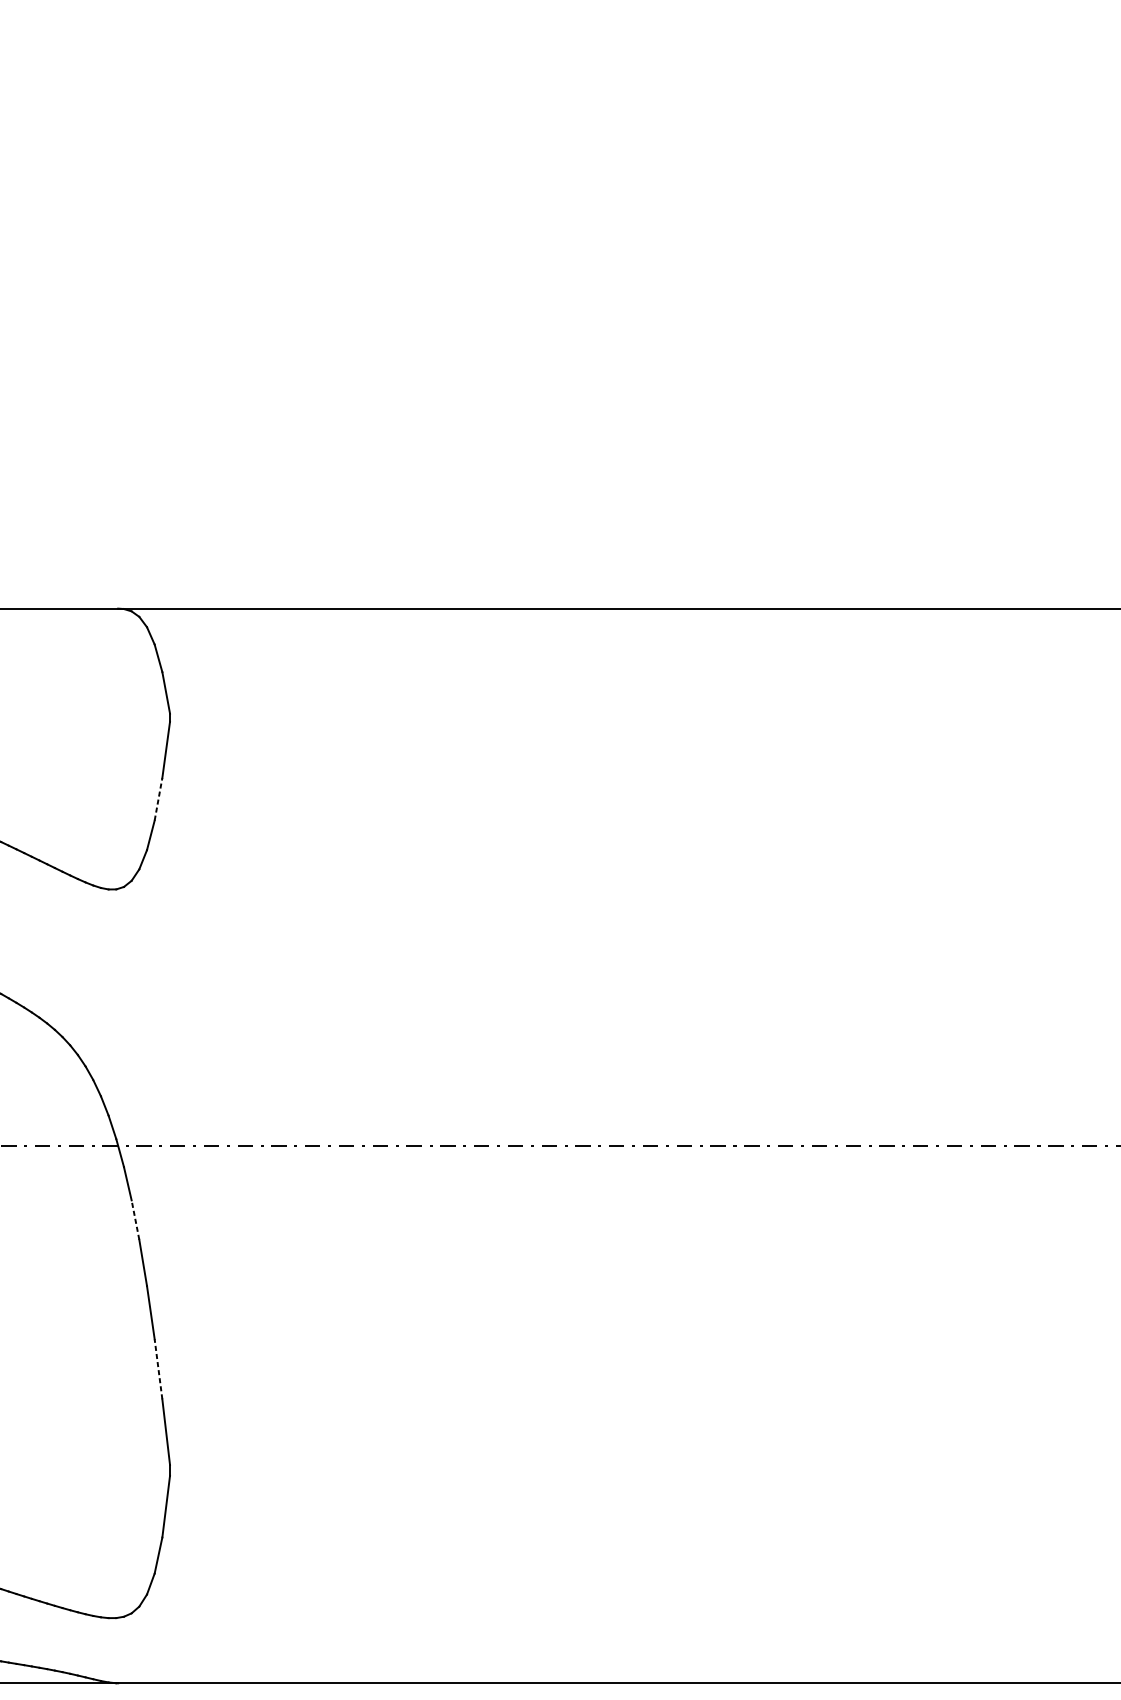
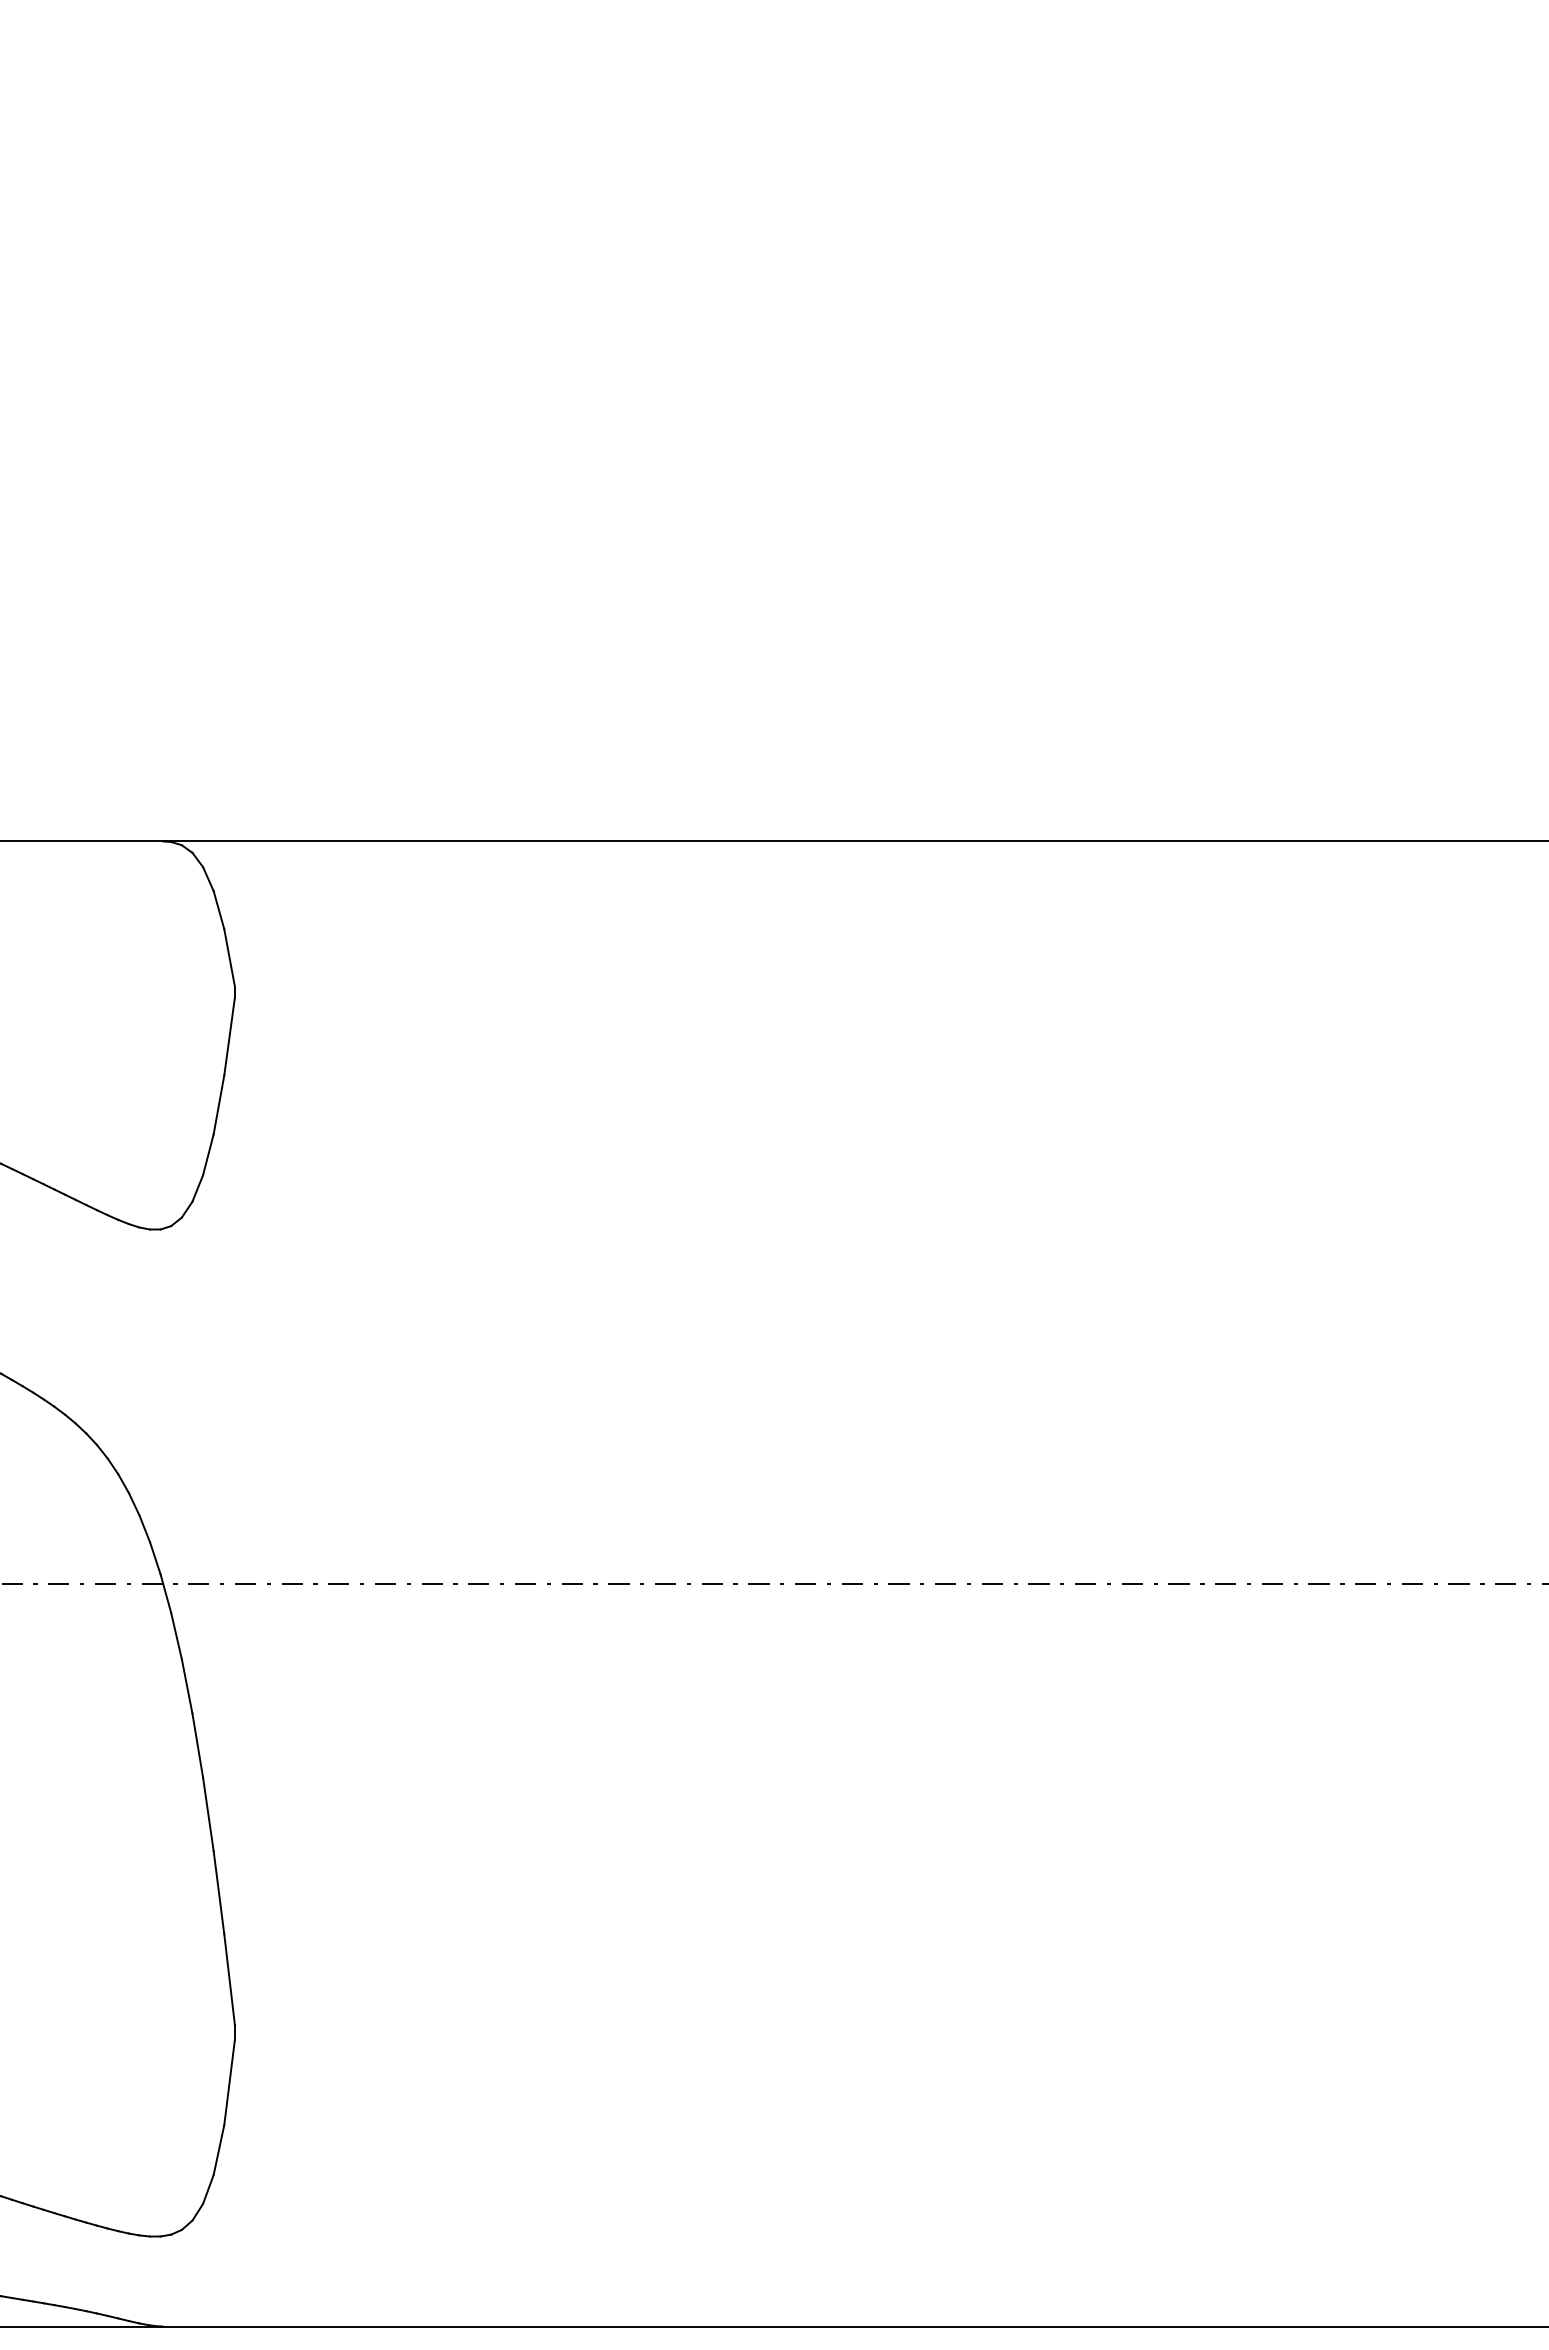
line: (158, 798) -> (218, 1104), dashed -> solid
line: (135, 1220) -> (187, 1686), dashed -> solid
line: (158, 1369) -> (218, 1892), dashed -> solid

